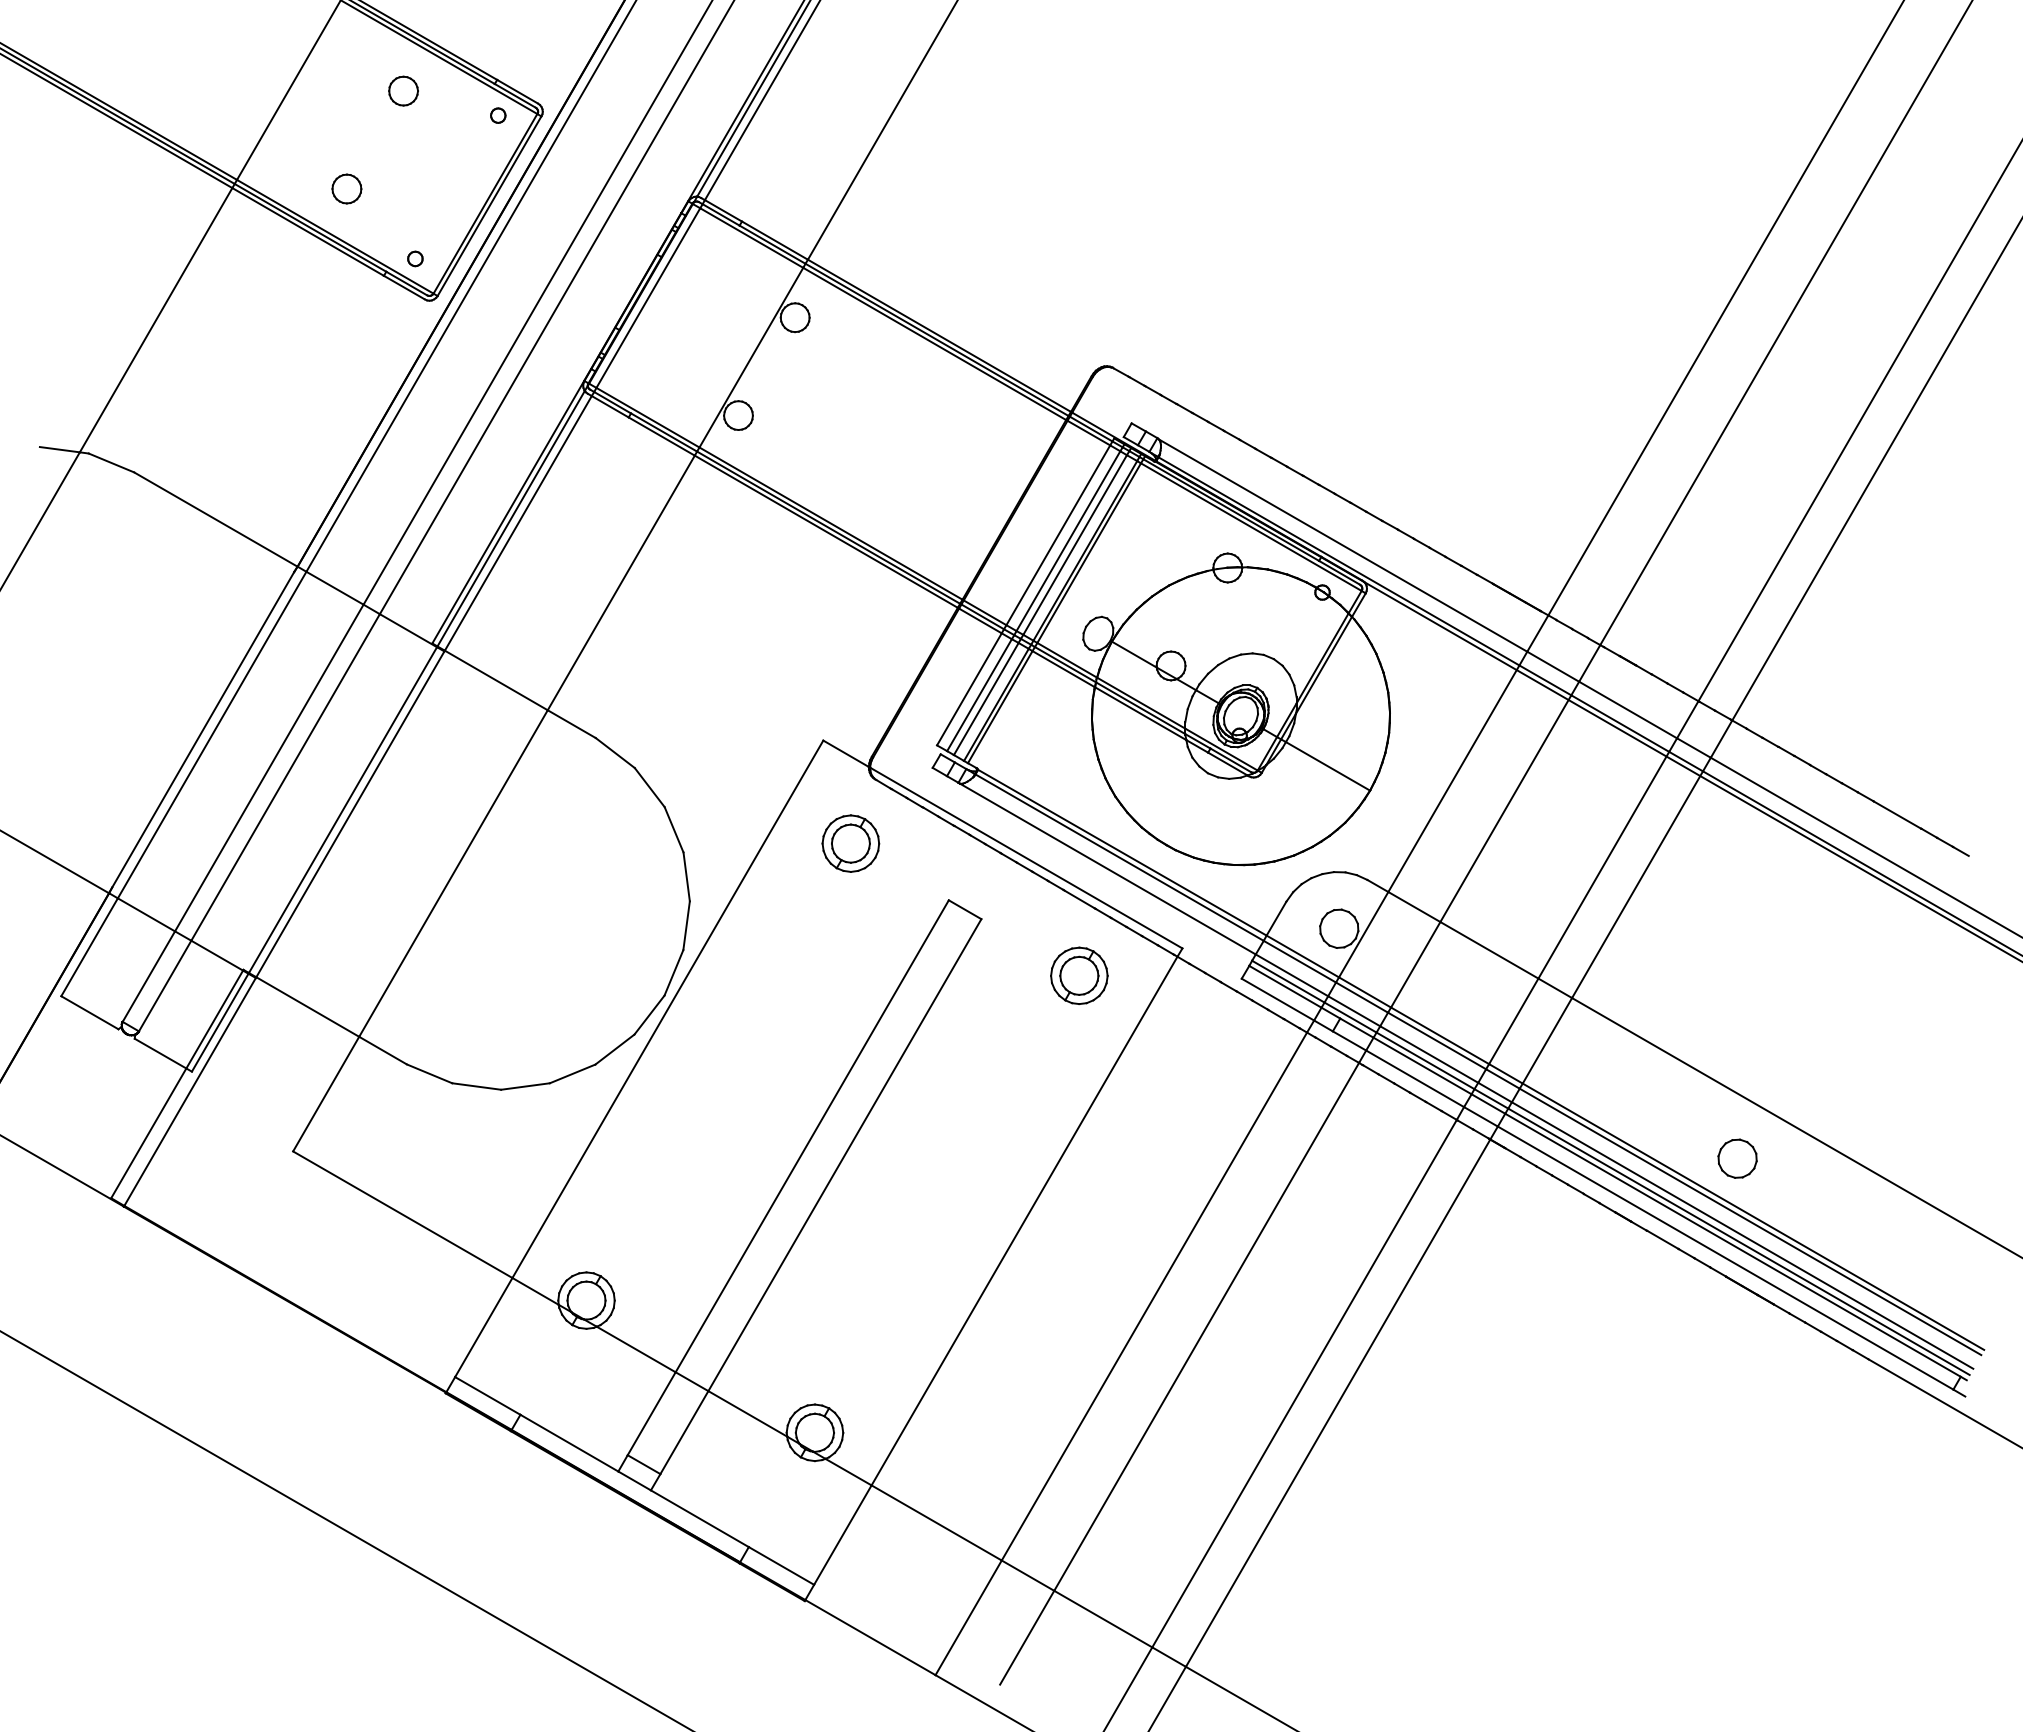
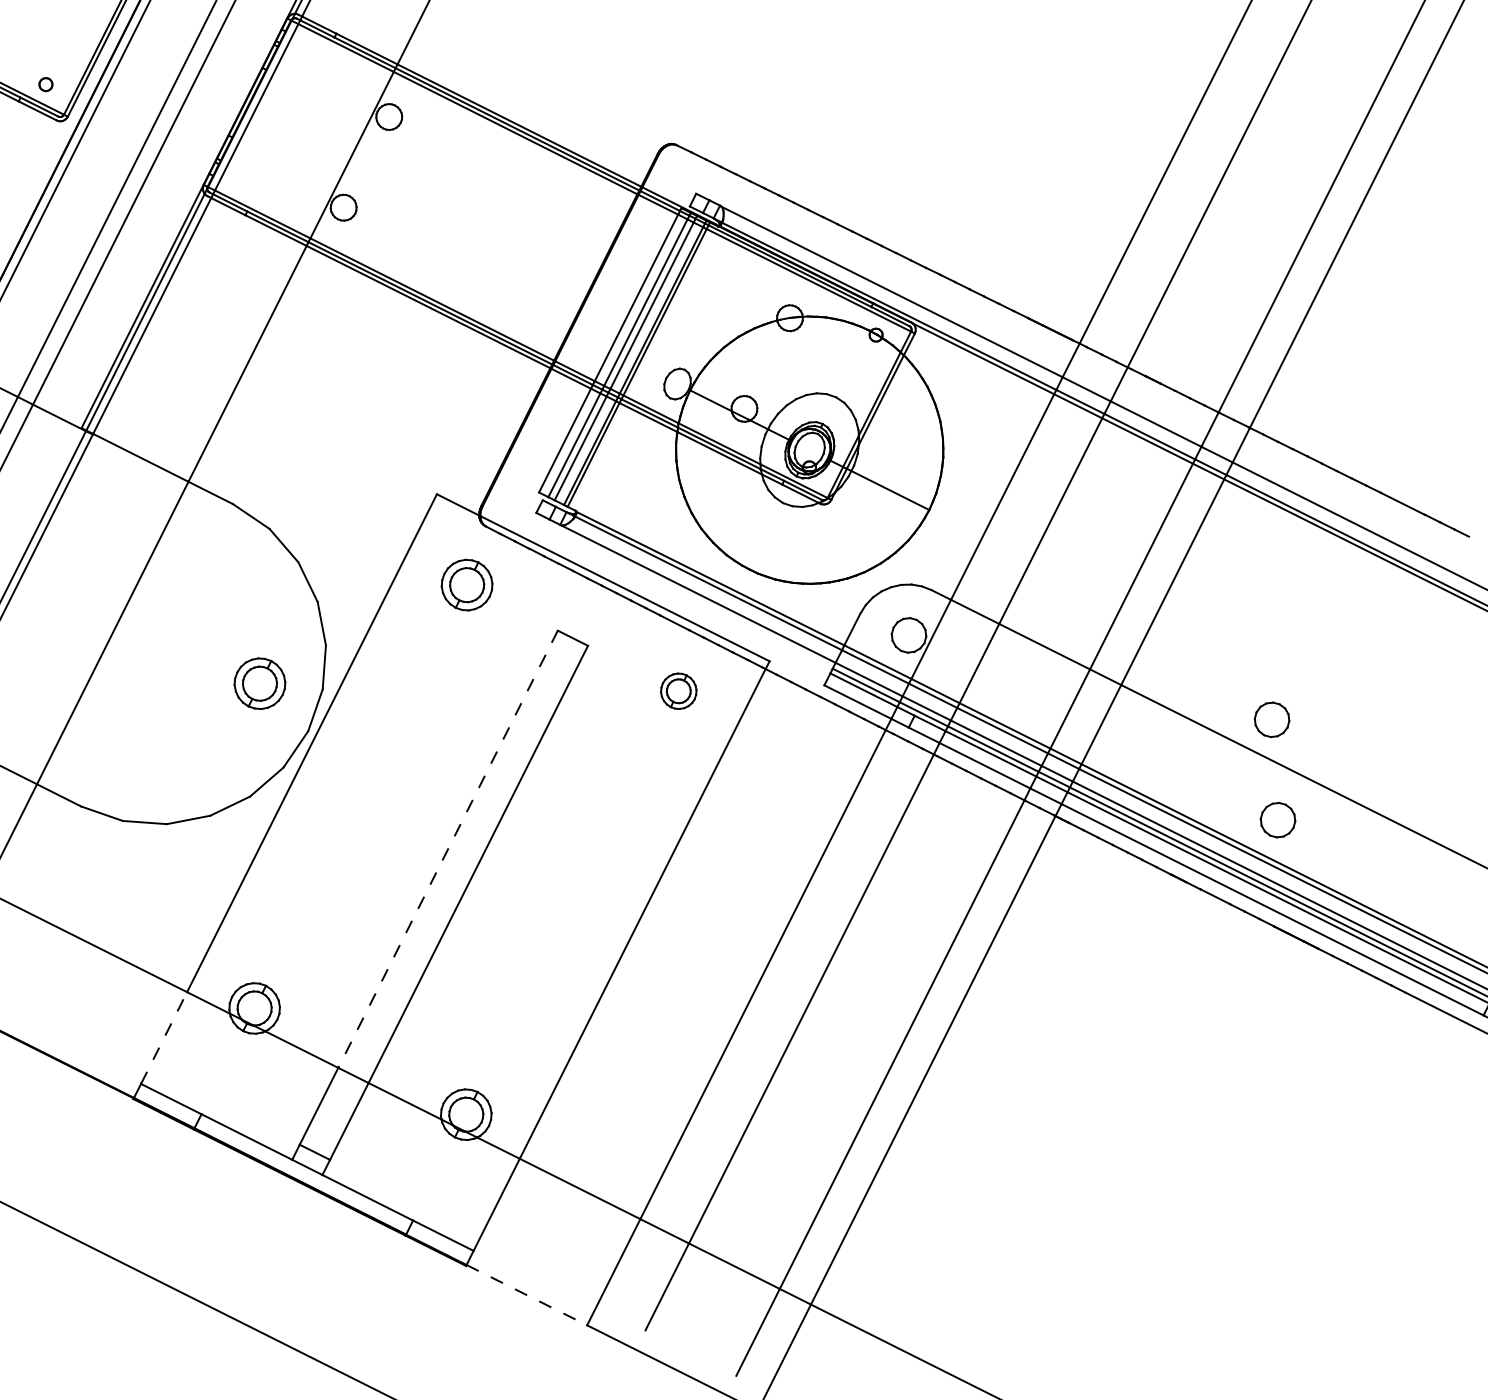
part: (613, 939) -> (259, 683), added
part: (1079, 975) -> (678, 691), size x0.7
part: (1737, 1046) -> (1271, 719), added
line: (812, 1136) -> (448, 849), solid -> dashed
line: (484, 1327) -> (164, 1037), solid -> dashed
line: (870, 1637) -> (526, 1295), solid -> dashed

